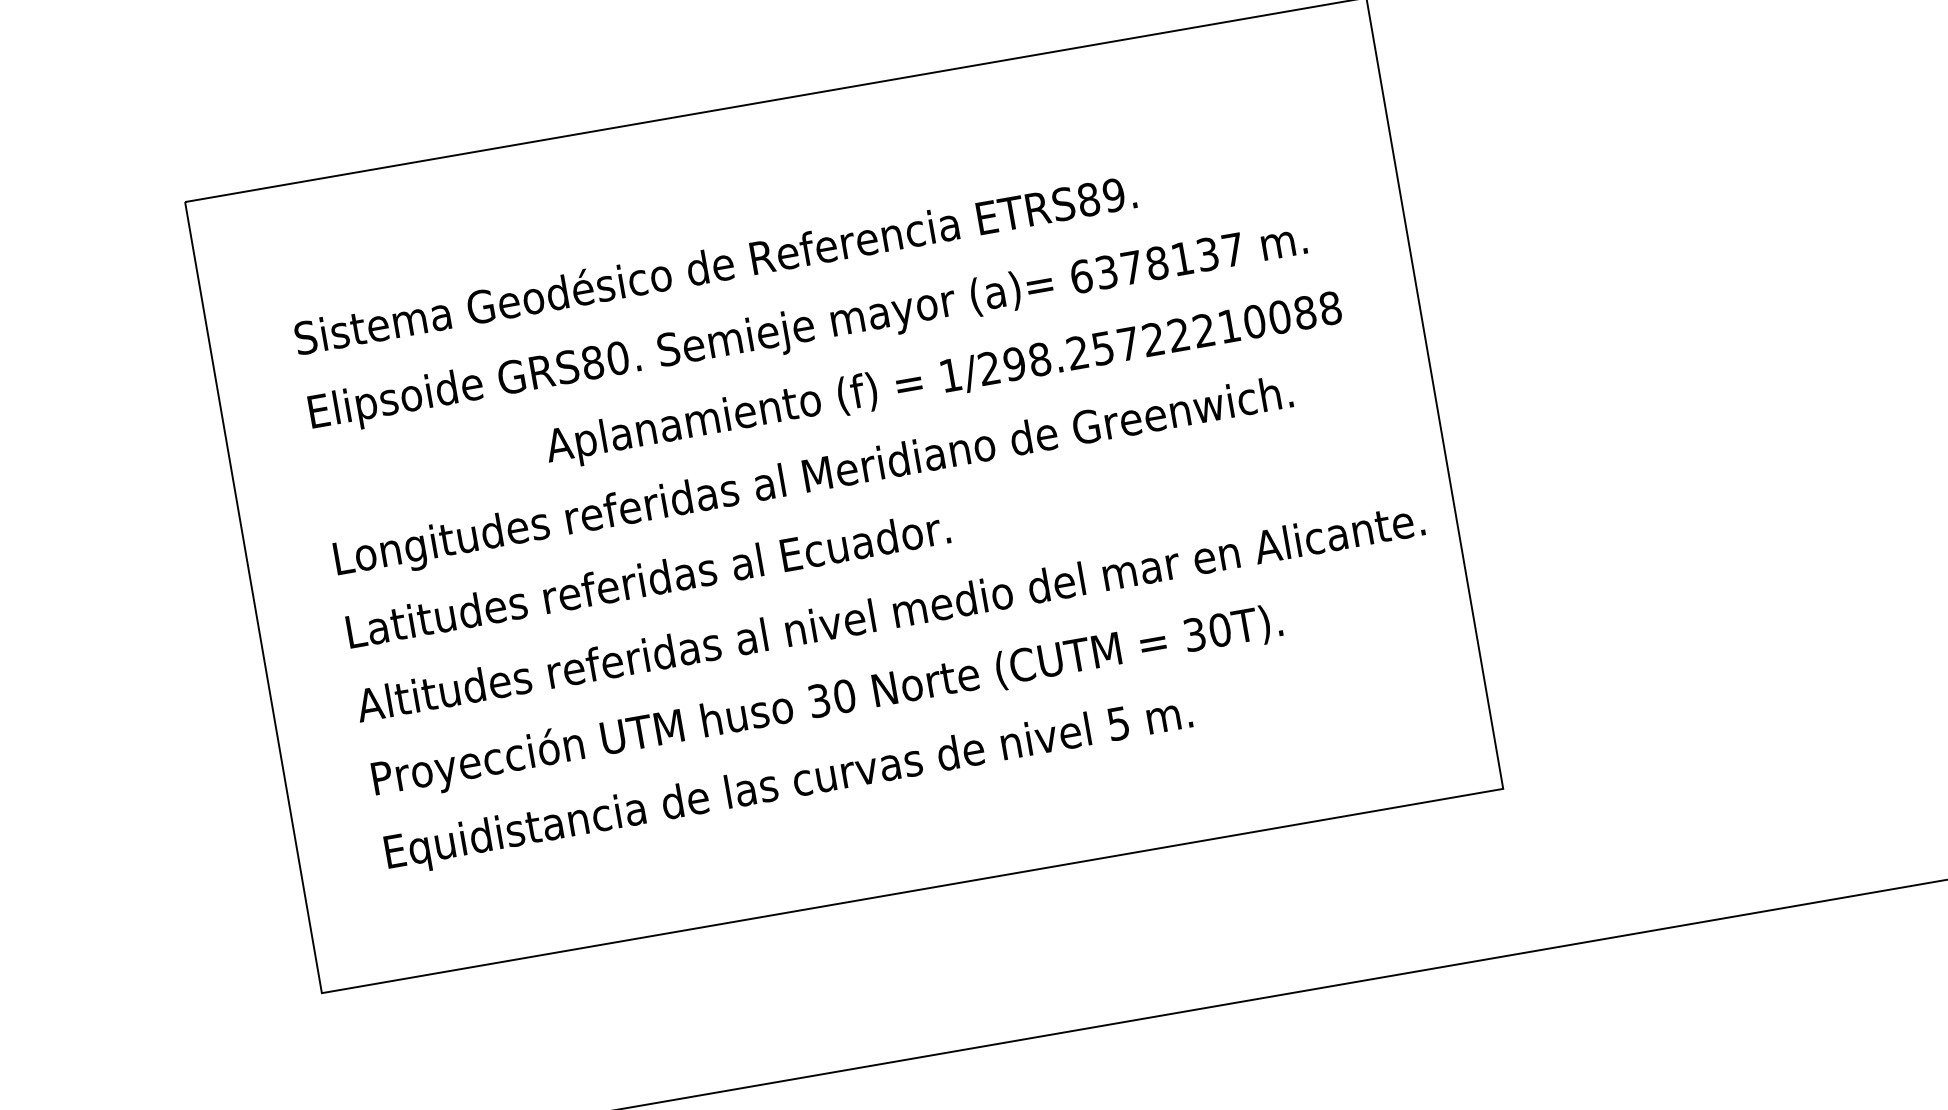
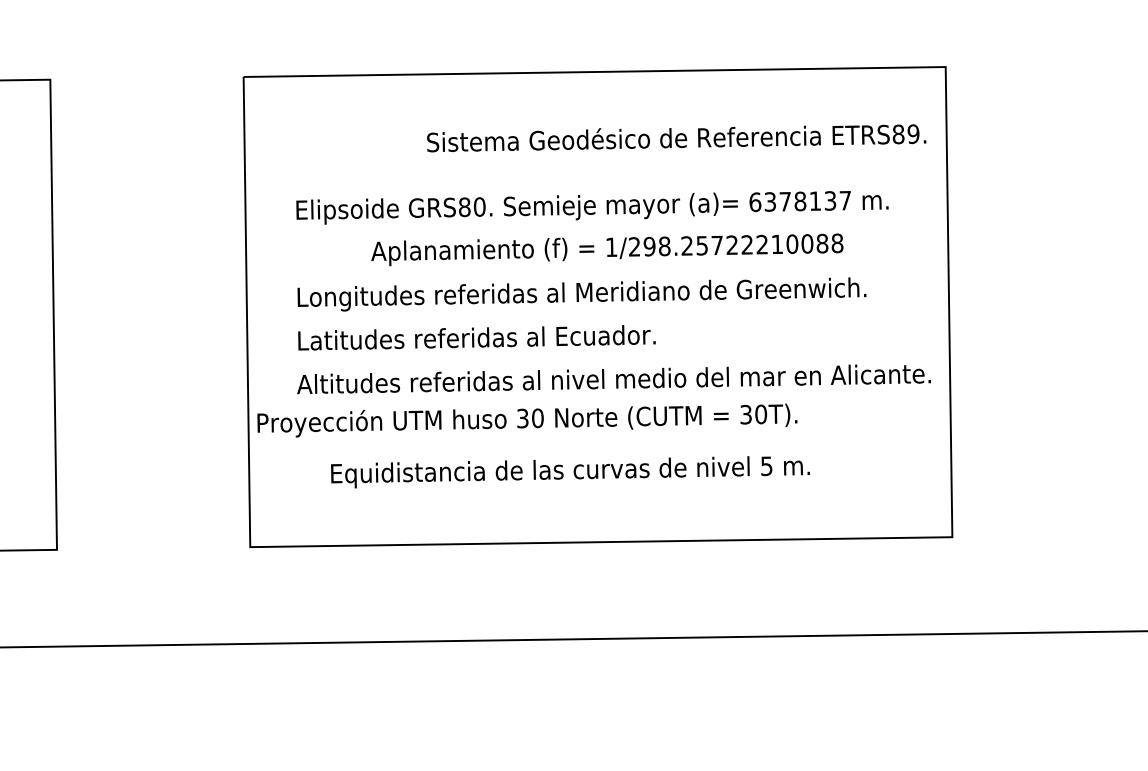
text: (715, 265) -> (676, 138), moved
text: (944, 380) -> (607, 249), moved
text: (827, 702) -> (527, 420), moved
text: (789, 786) -> (570, 472), moved

